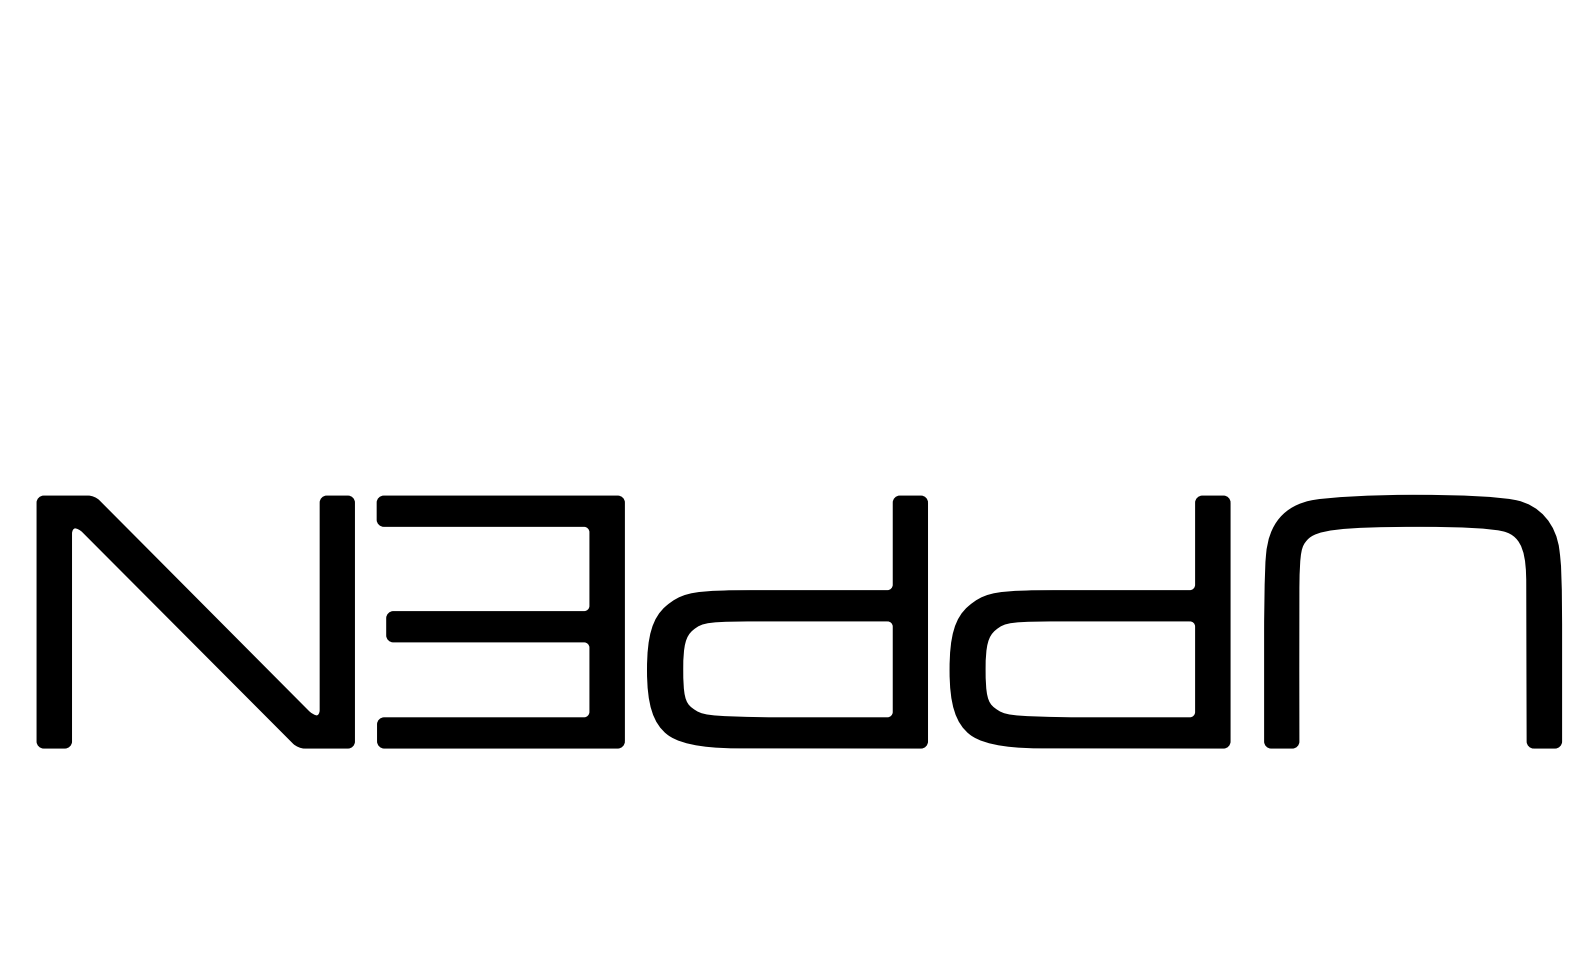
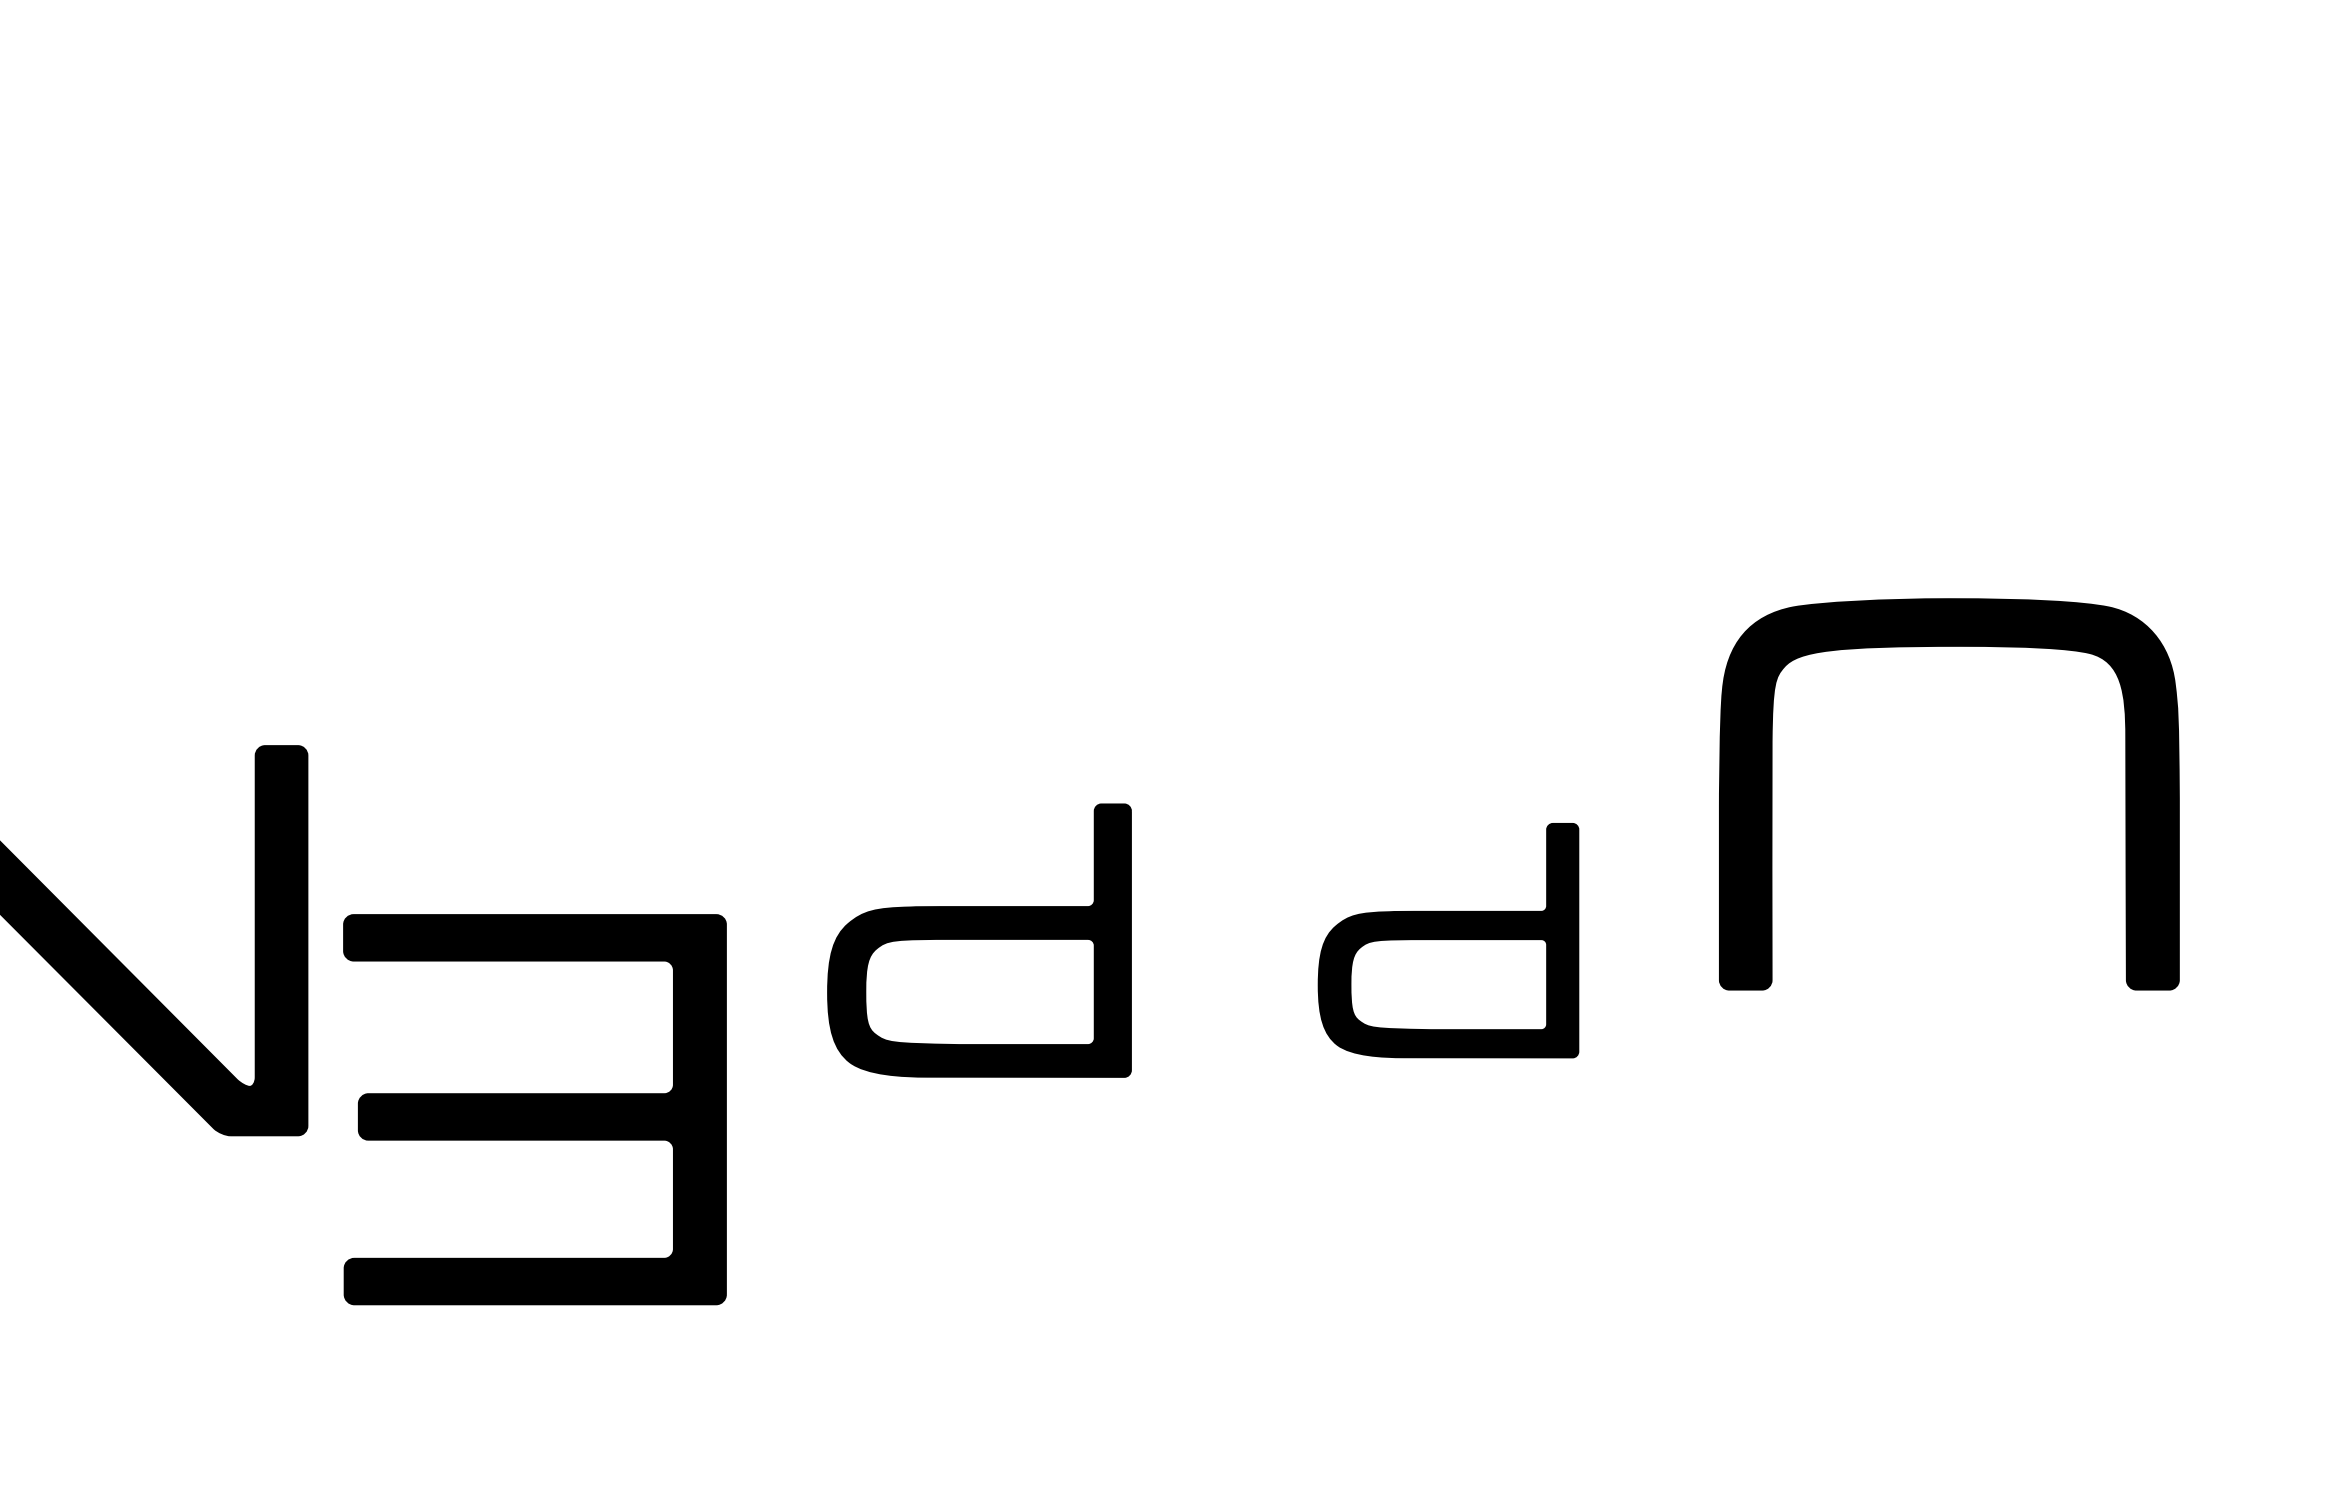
part: (1412, 526) -> (1948, 646), moved
part: (500, 621) -> (534, 1108), moved
part: (787, 621) -> (979, 939), size x0.7
part: (1089, 621) -> (1447, 939), size x0.6

